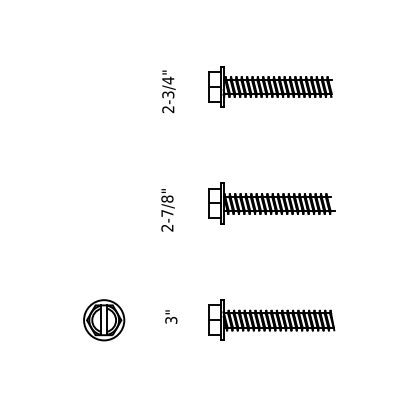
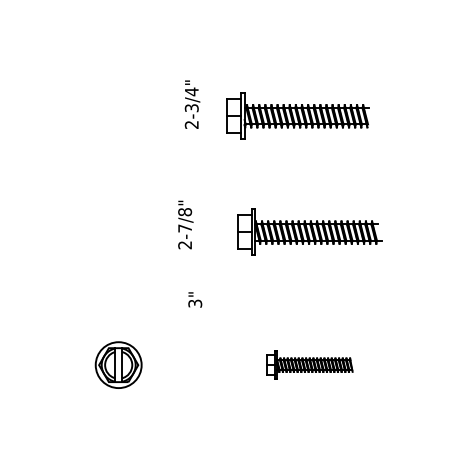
part: (270, 86) -> (298, 115), moved
text: (167, 210) -> (185, 225), moved
text: (171, 316) -> (195, 299), moved
part: (271, 319) -> (309, 364), size x0.6

